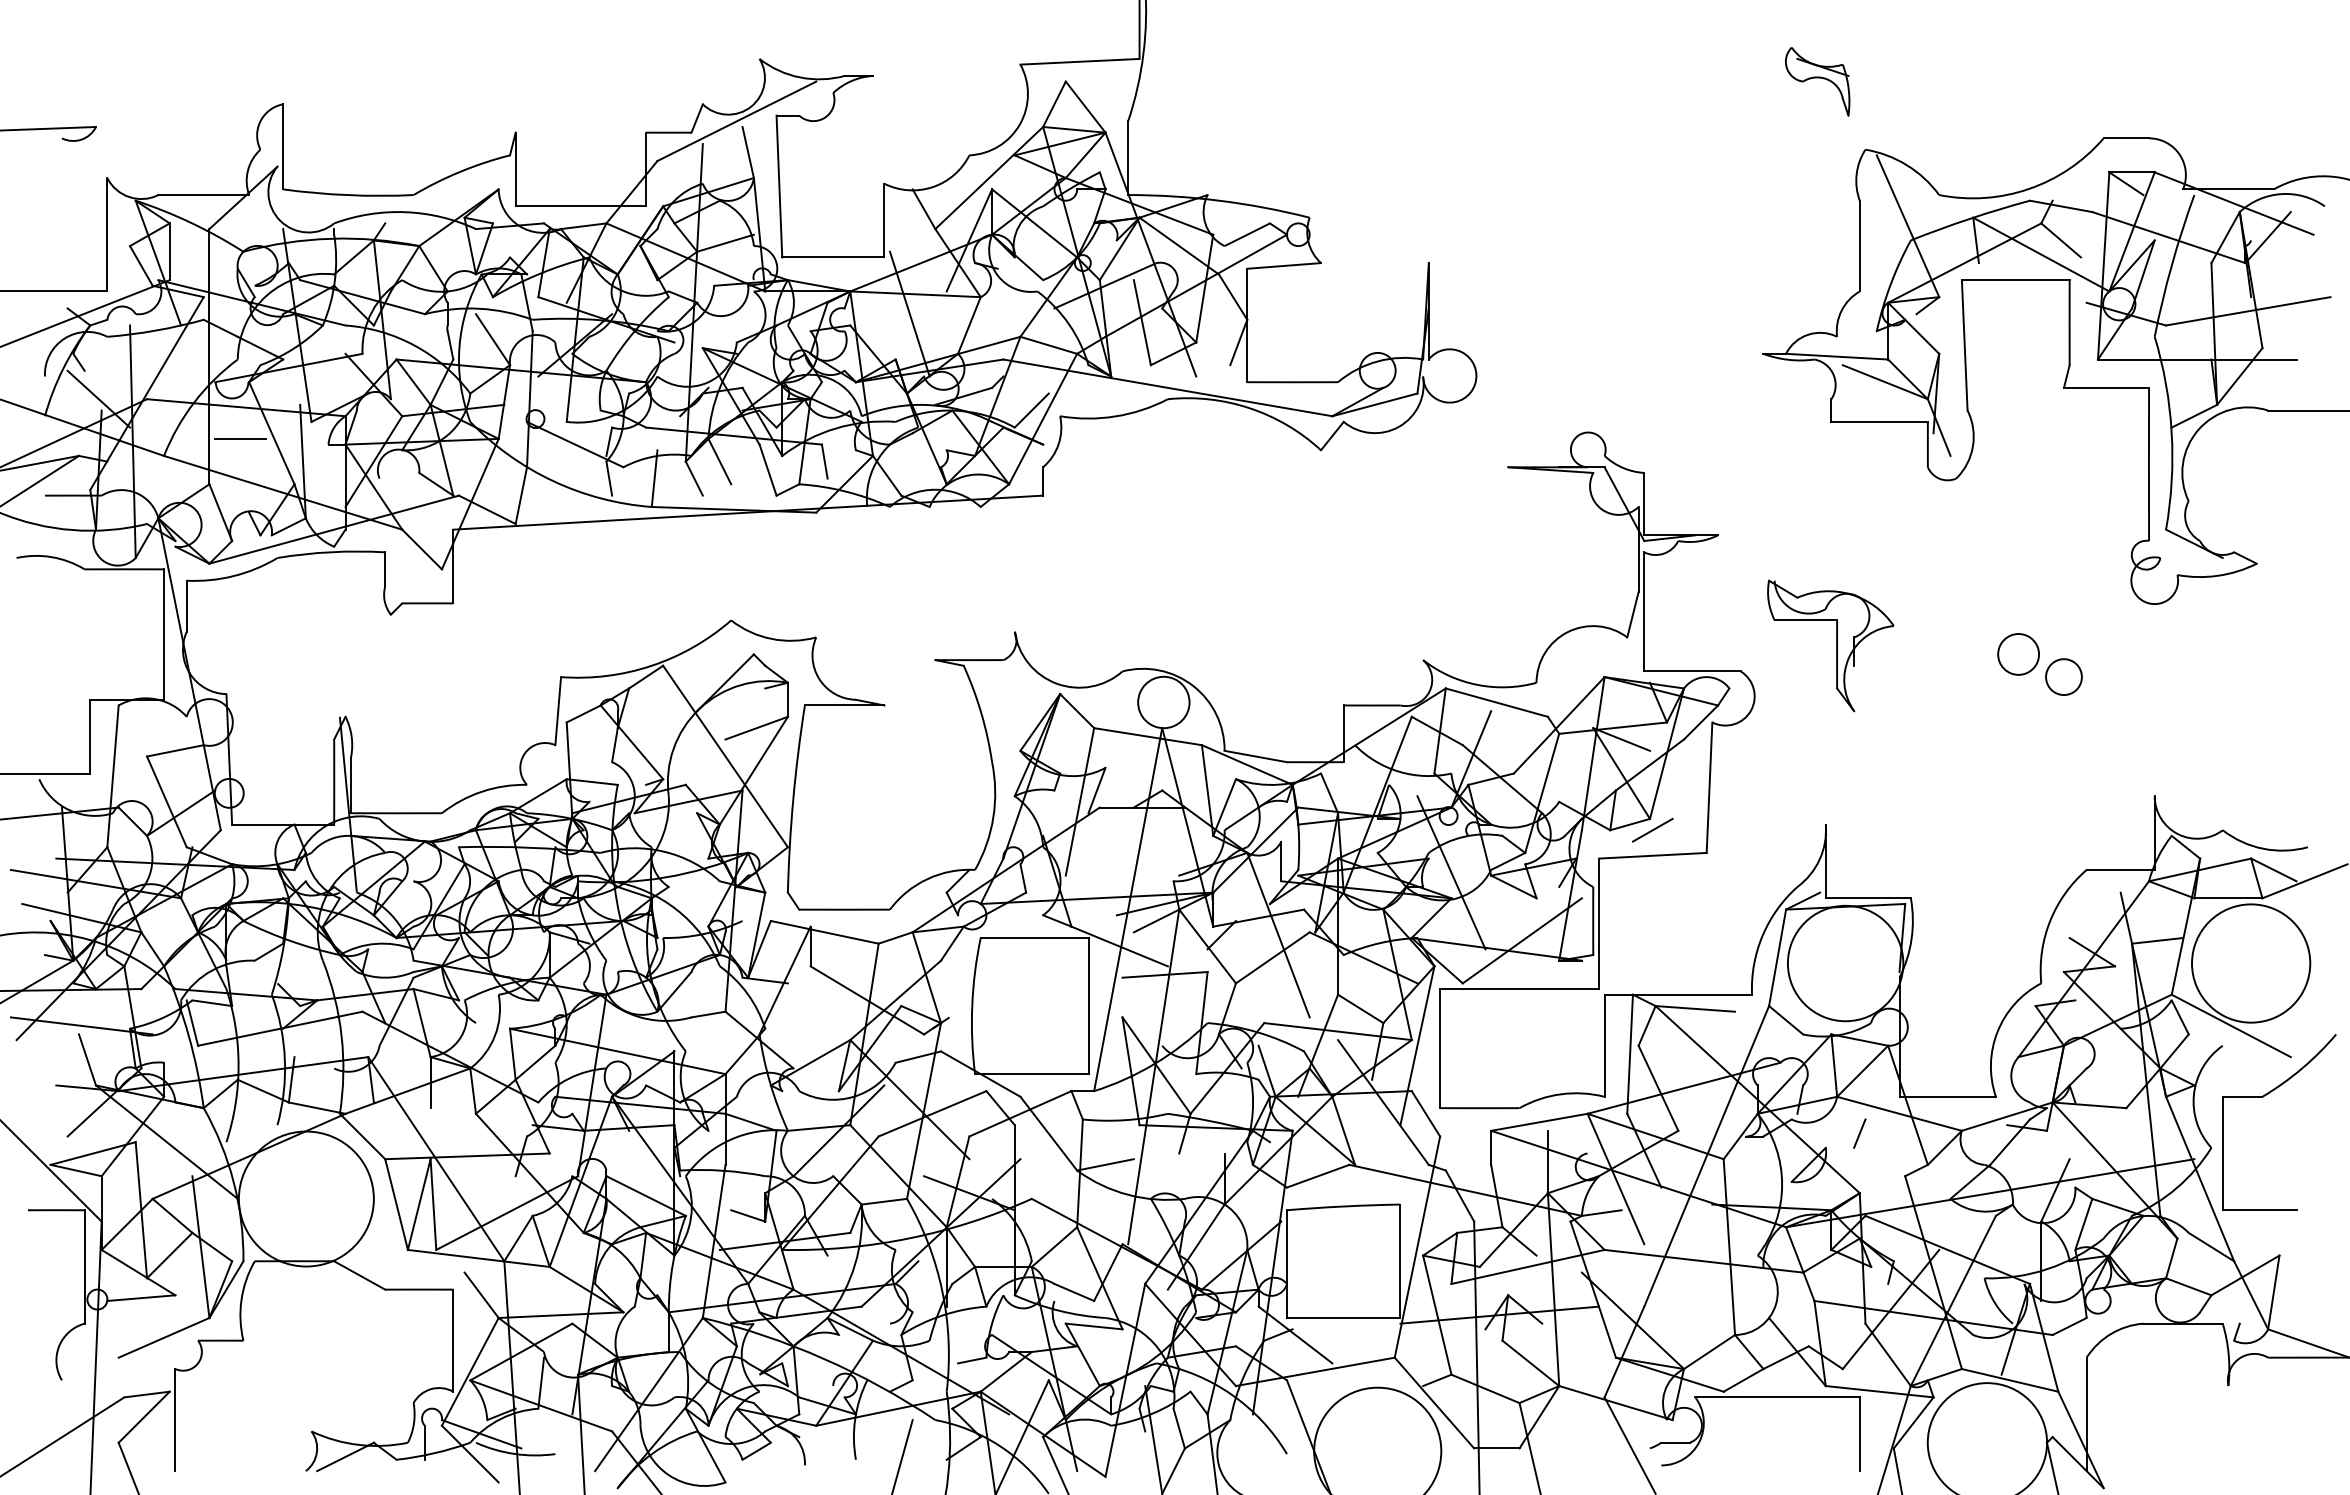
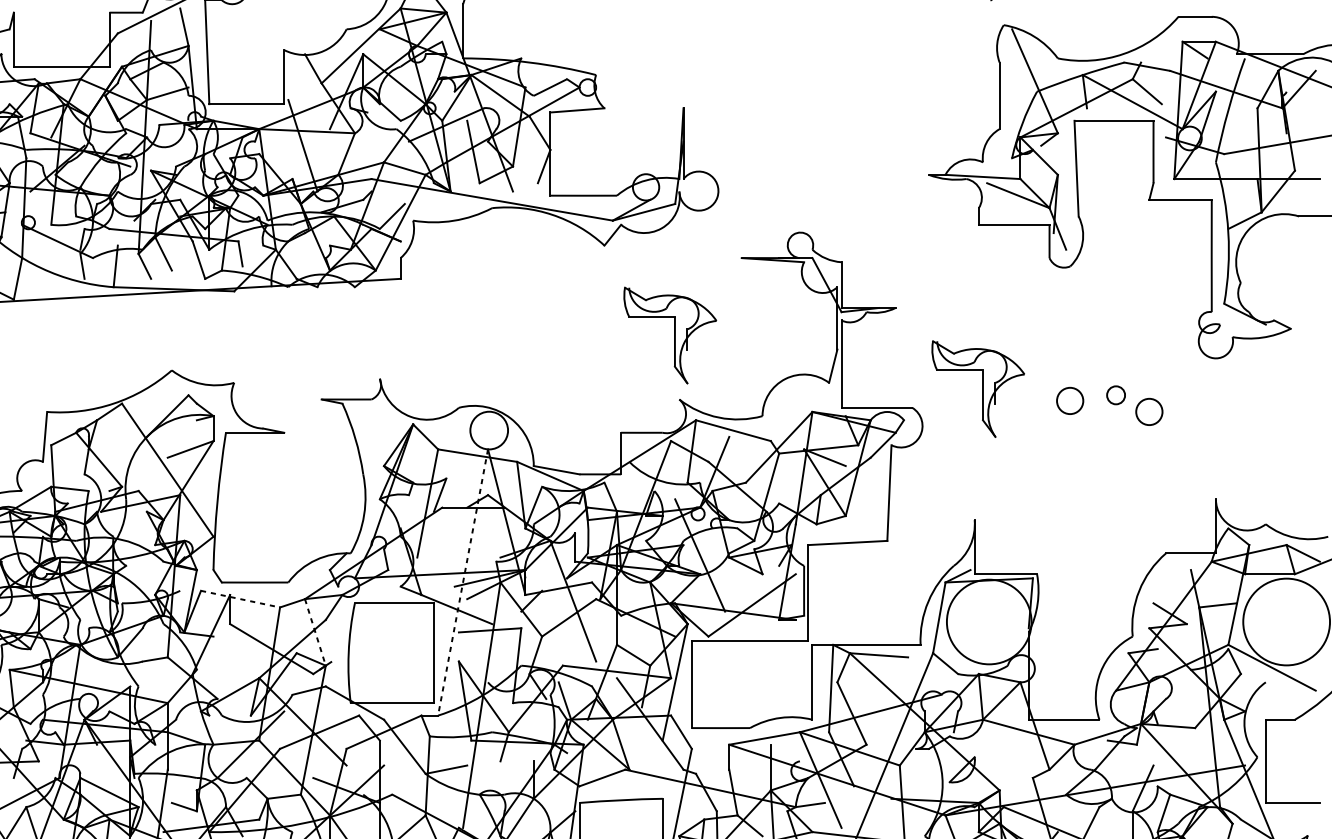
part: (1410, 572) -> (670, 335), added
circle: (2018, 653) -> (1116, 394), size x0.6
circle: (1955, 661) -> (1069, 400), added
line: (1652, 829) -> (847, 523), removed
line: (1128, 909) -> (463, 582), solid -> dashed
line: (825, 932) -> (241, 599), solid -> dashed
line: (926, 977) -> (315, 632), solid -> dashed
line: (1859, 1133) -> (999, 746), removed

